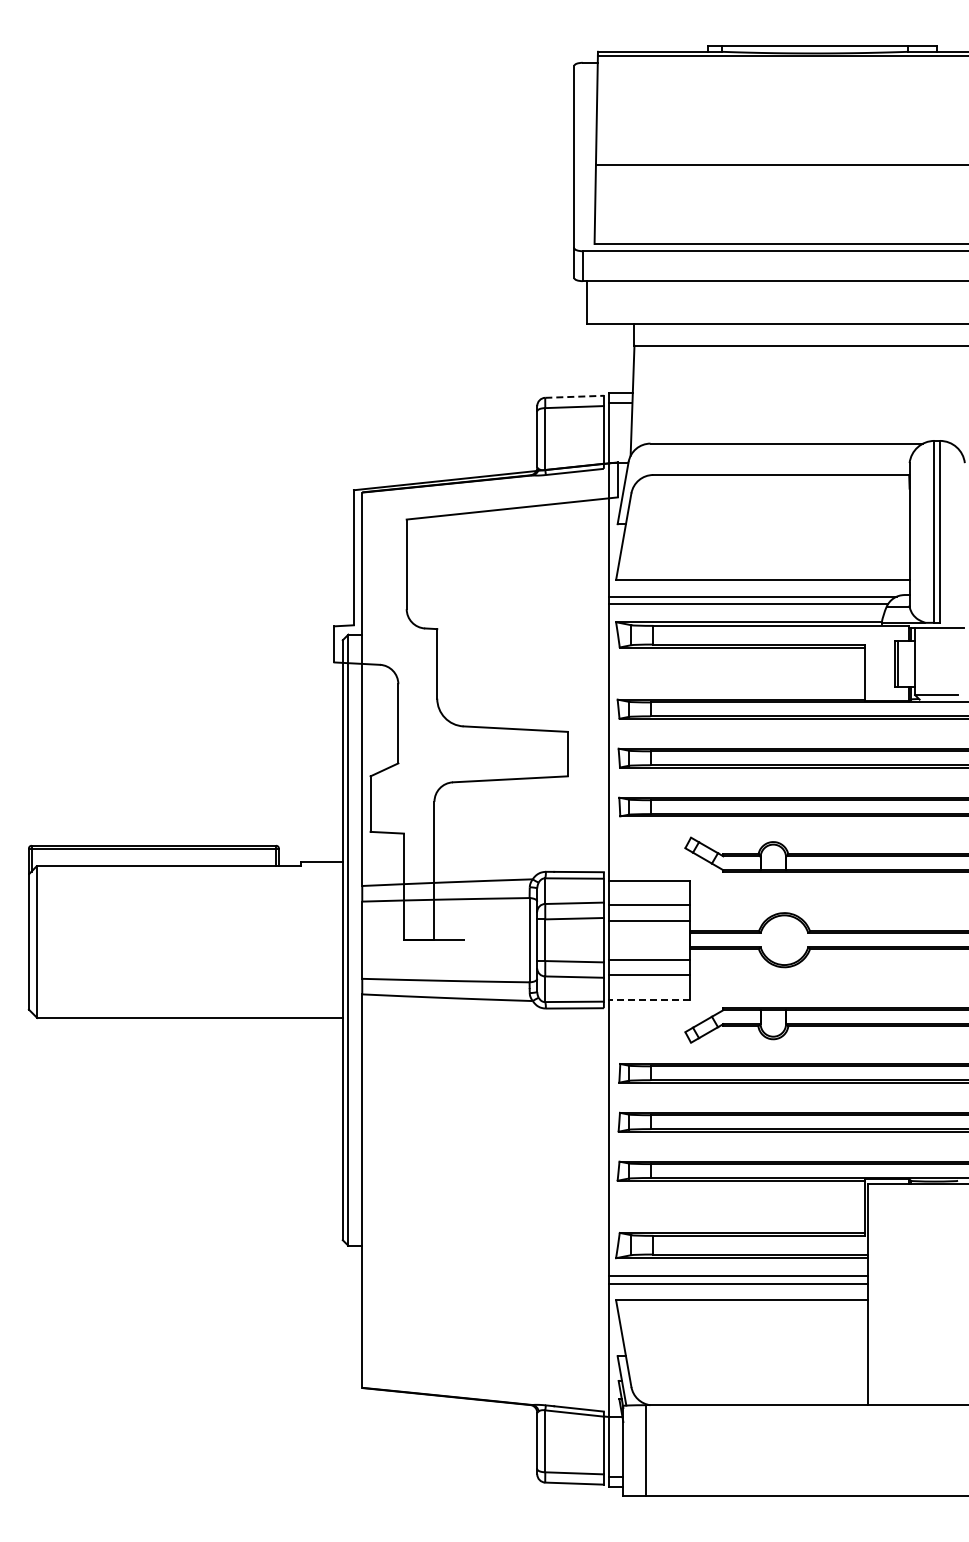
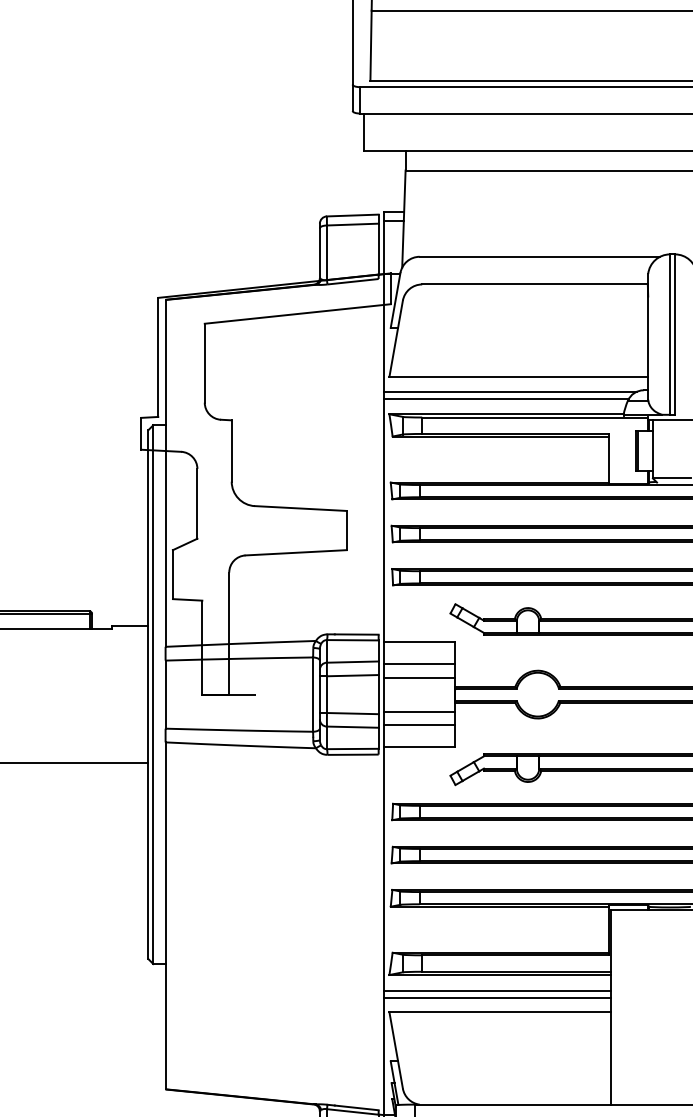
line: (575, 396) -> (353, 215), dashed -> solid
line: (649, 999) -> (418, 746), dashed -> solid

